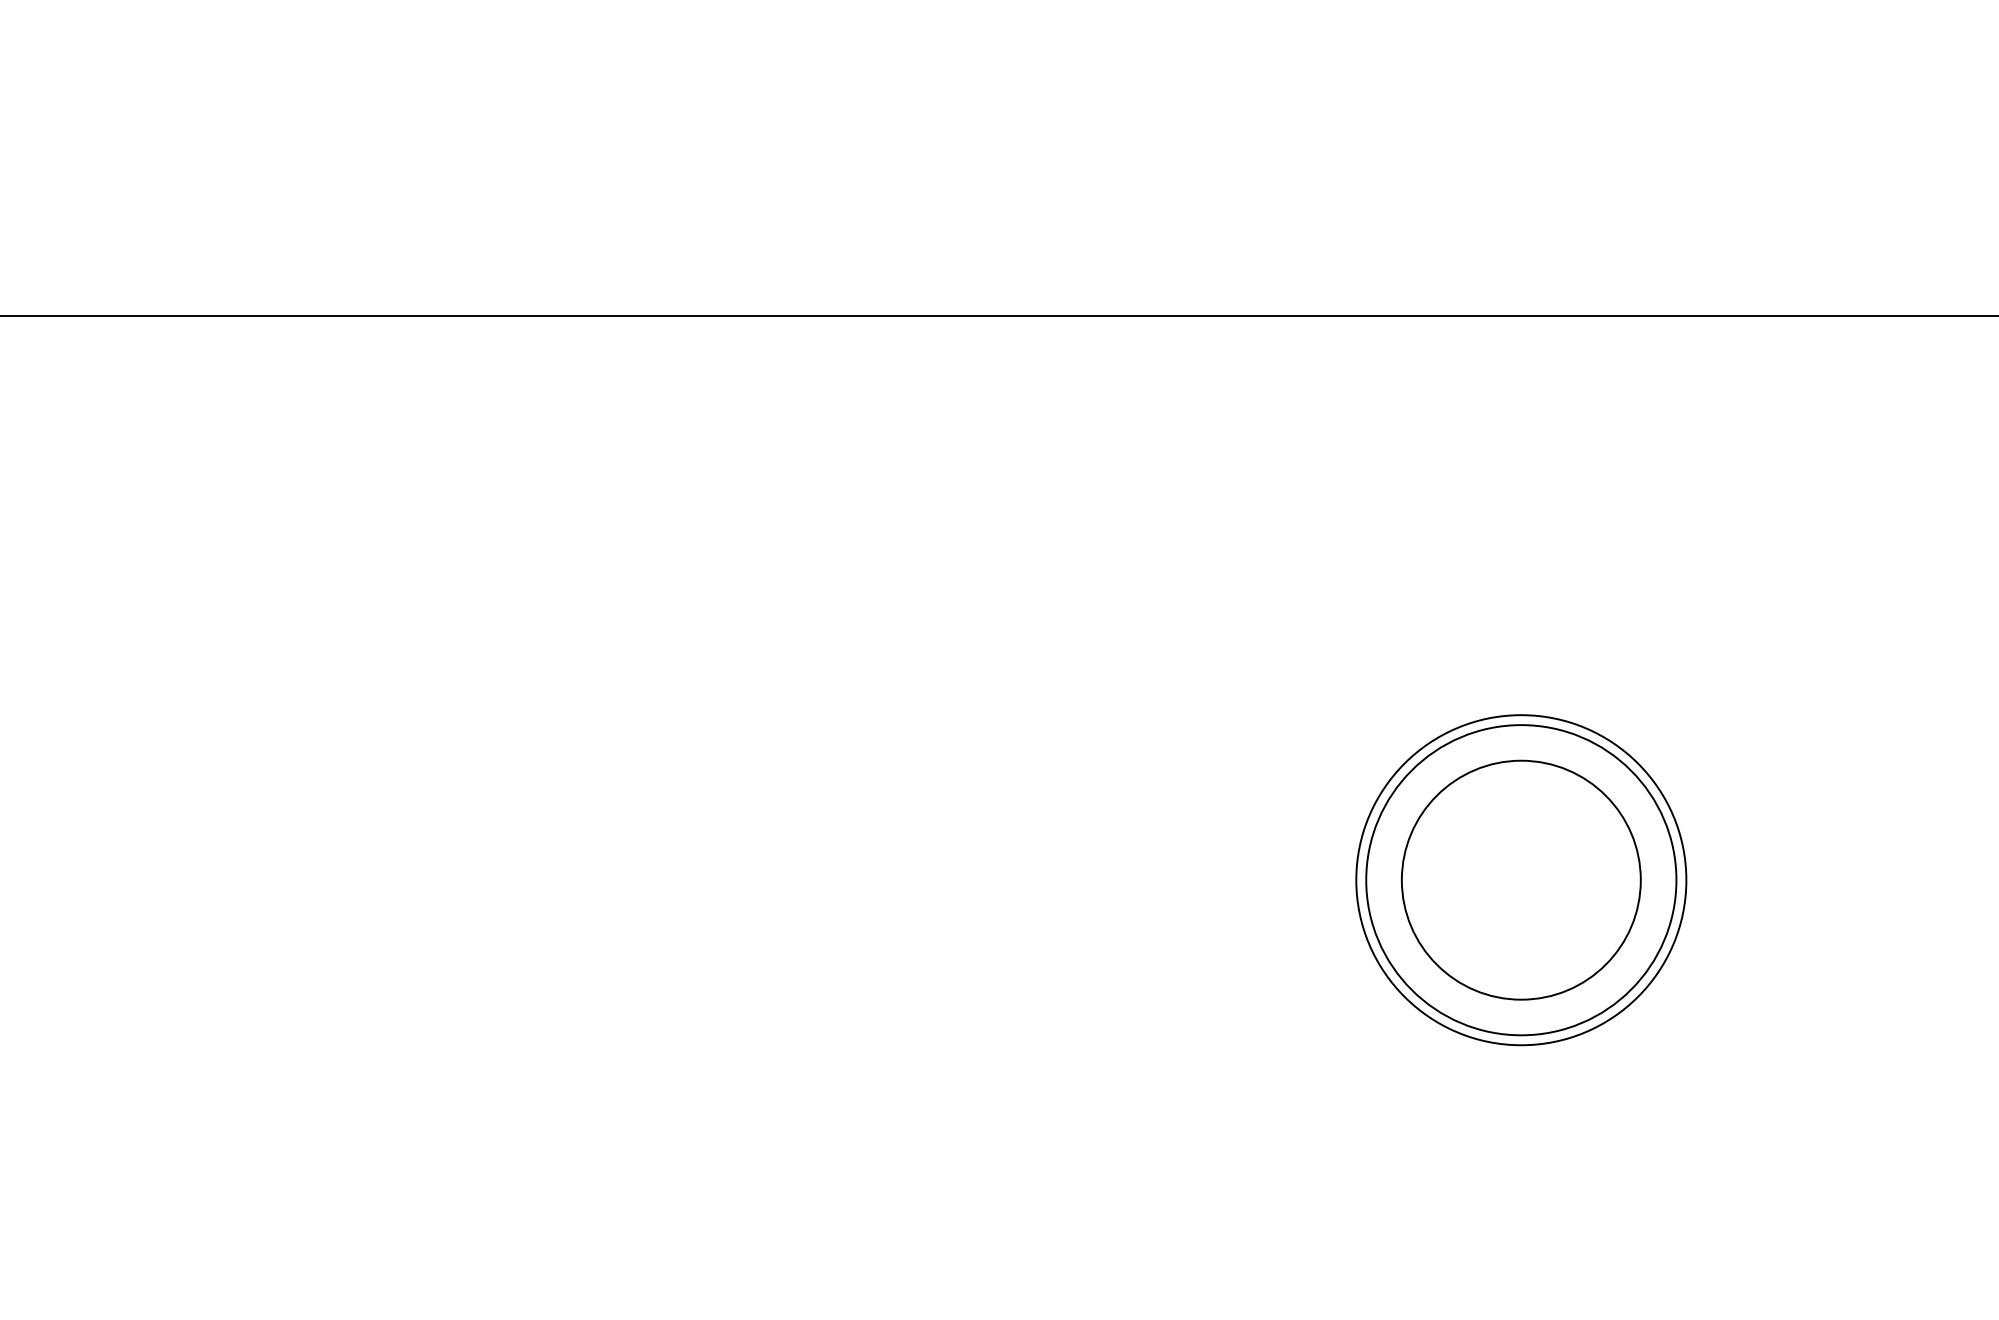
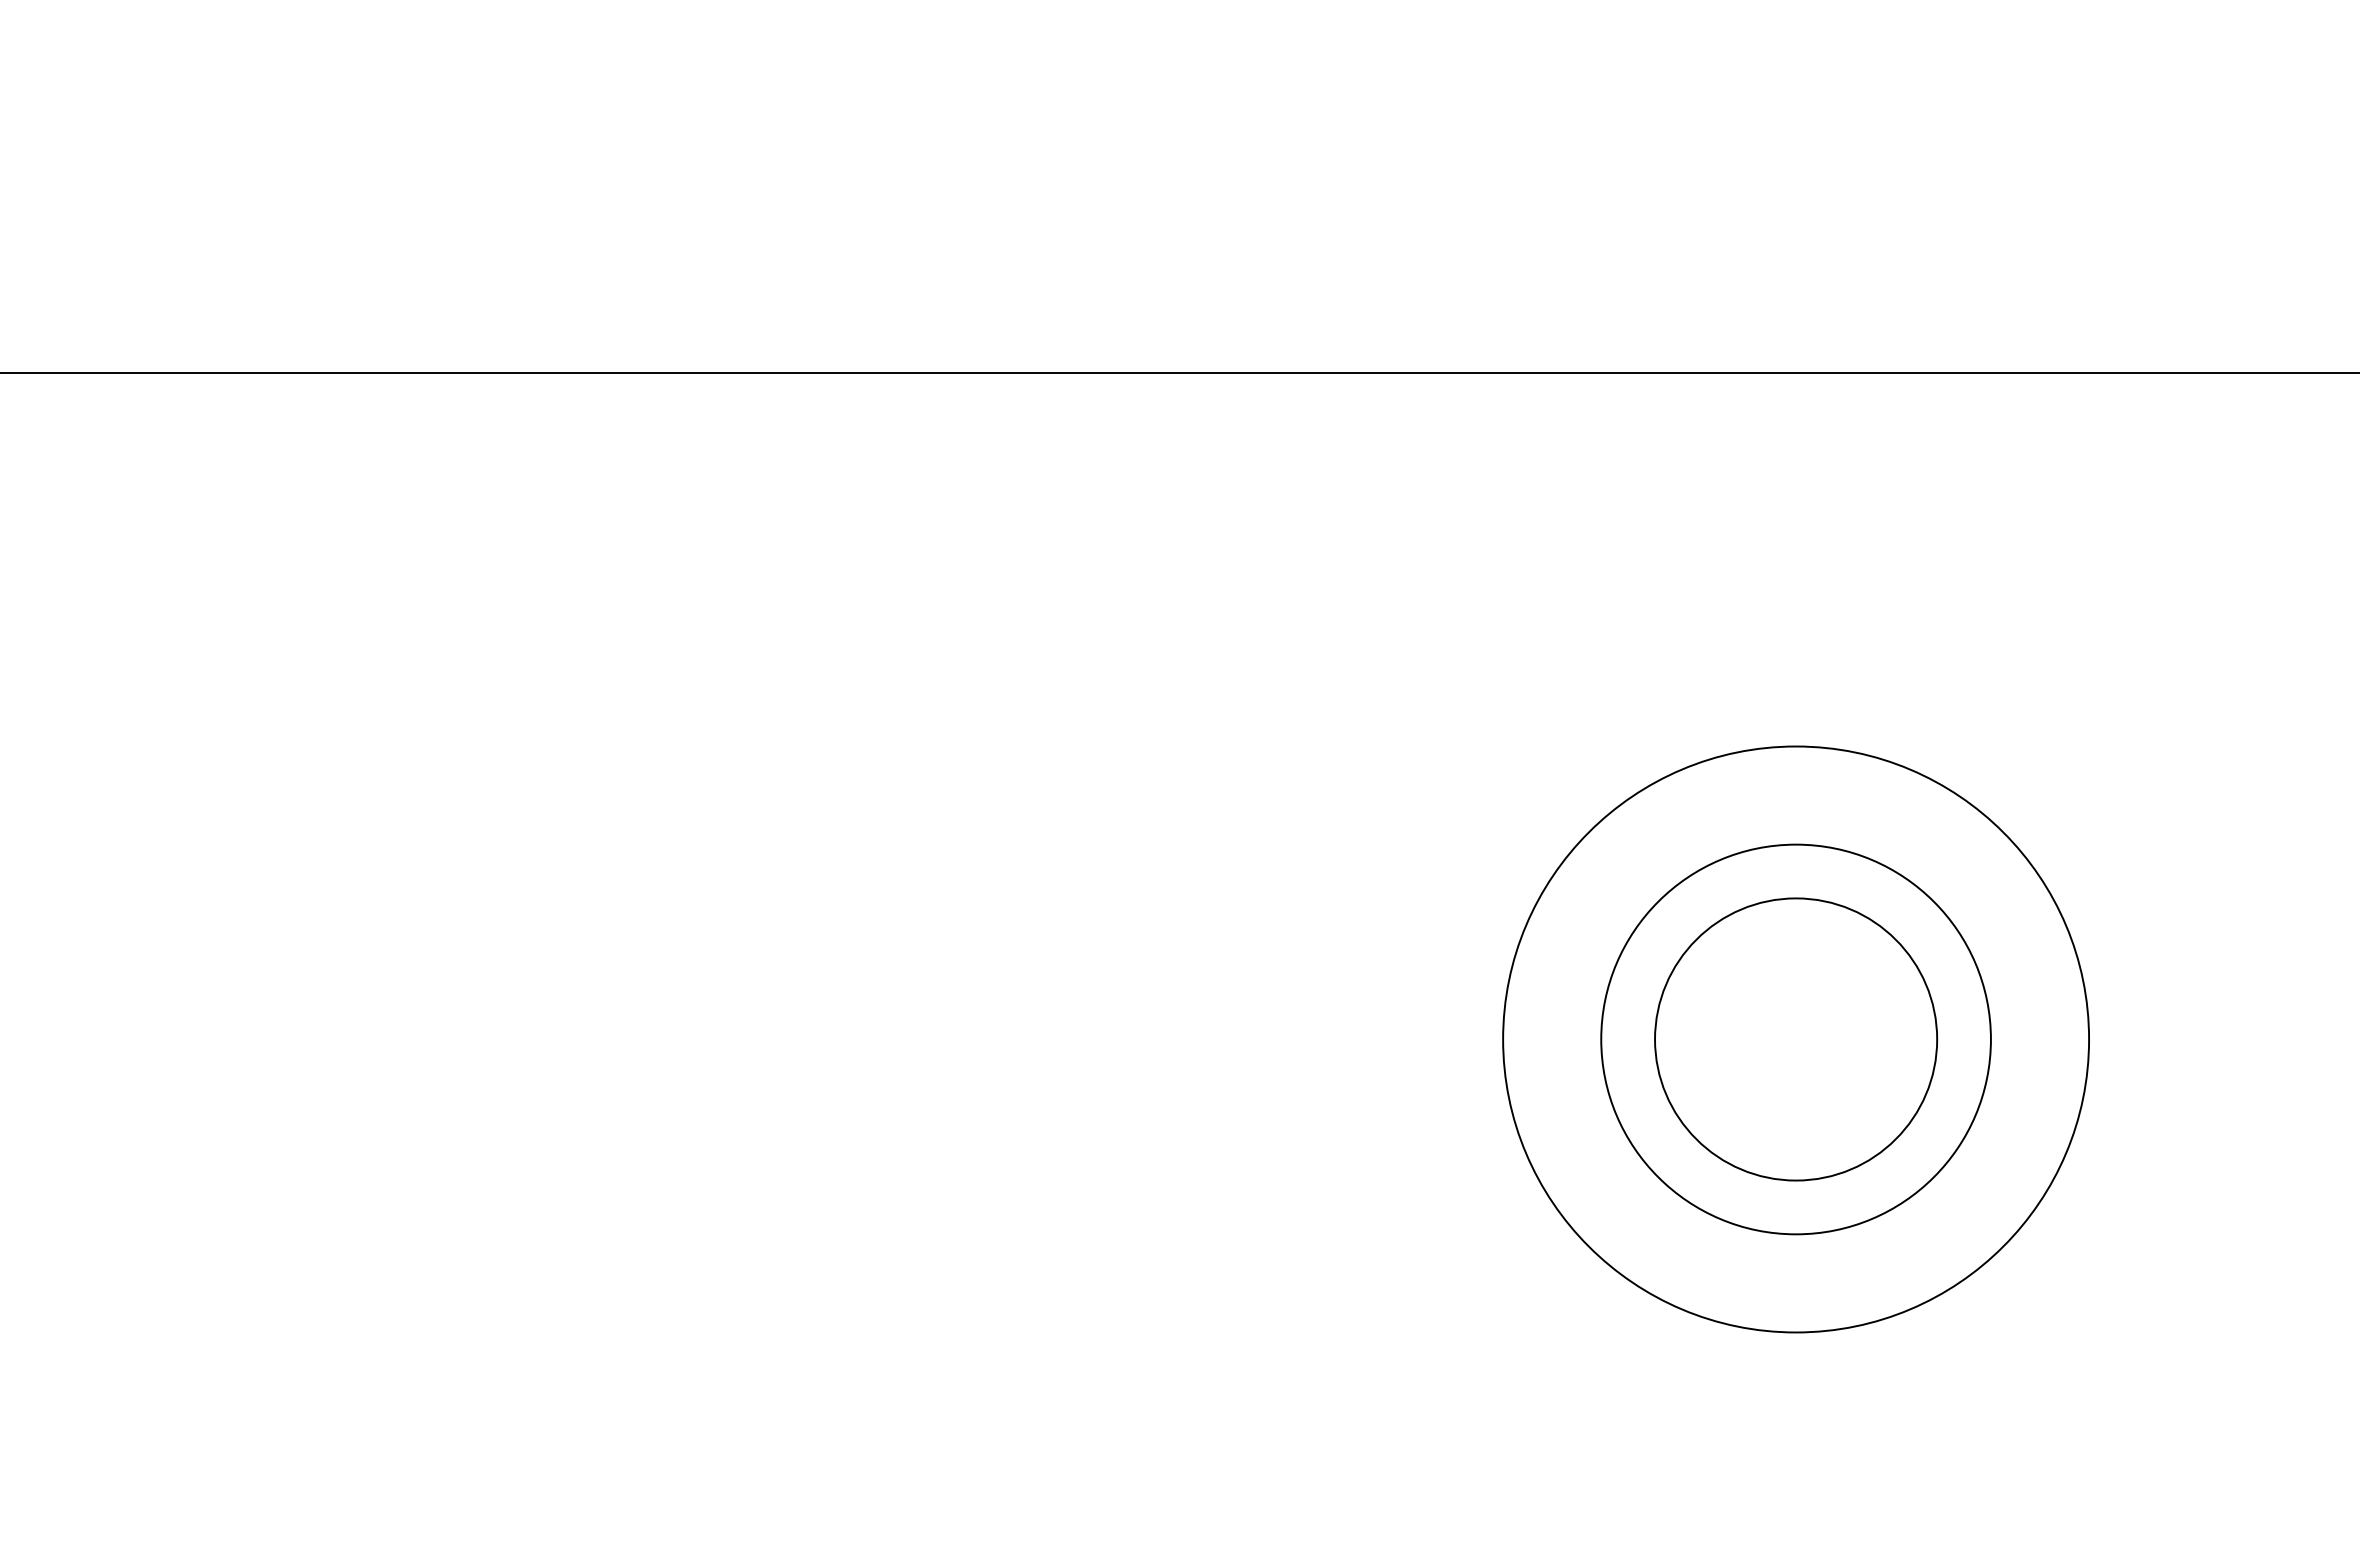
circle: (1520, 880) -> (1795, 1039), size x1.6

